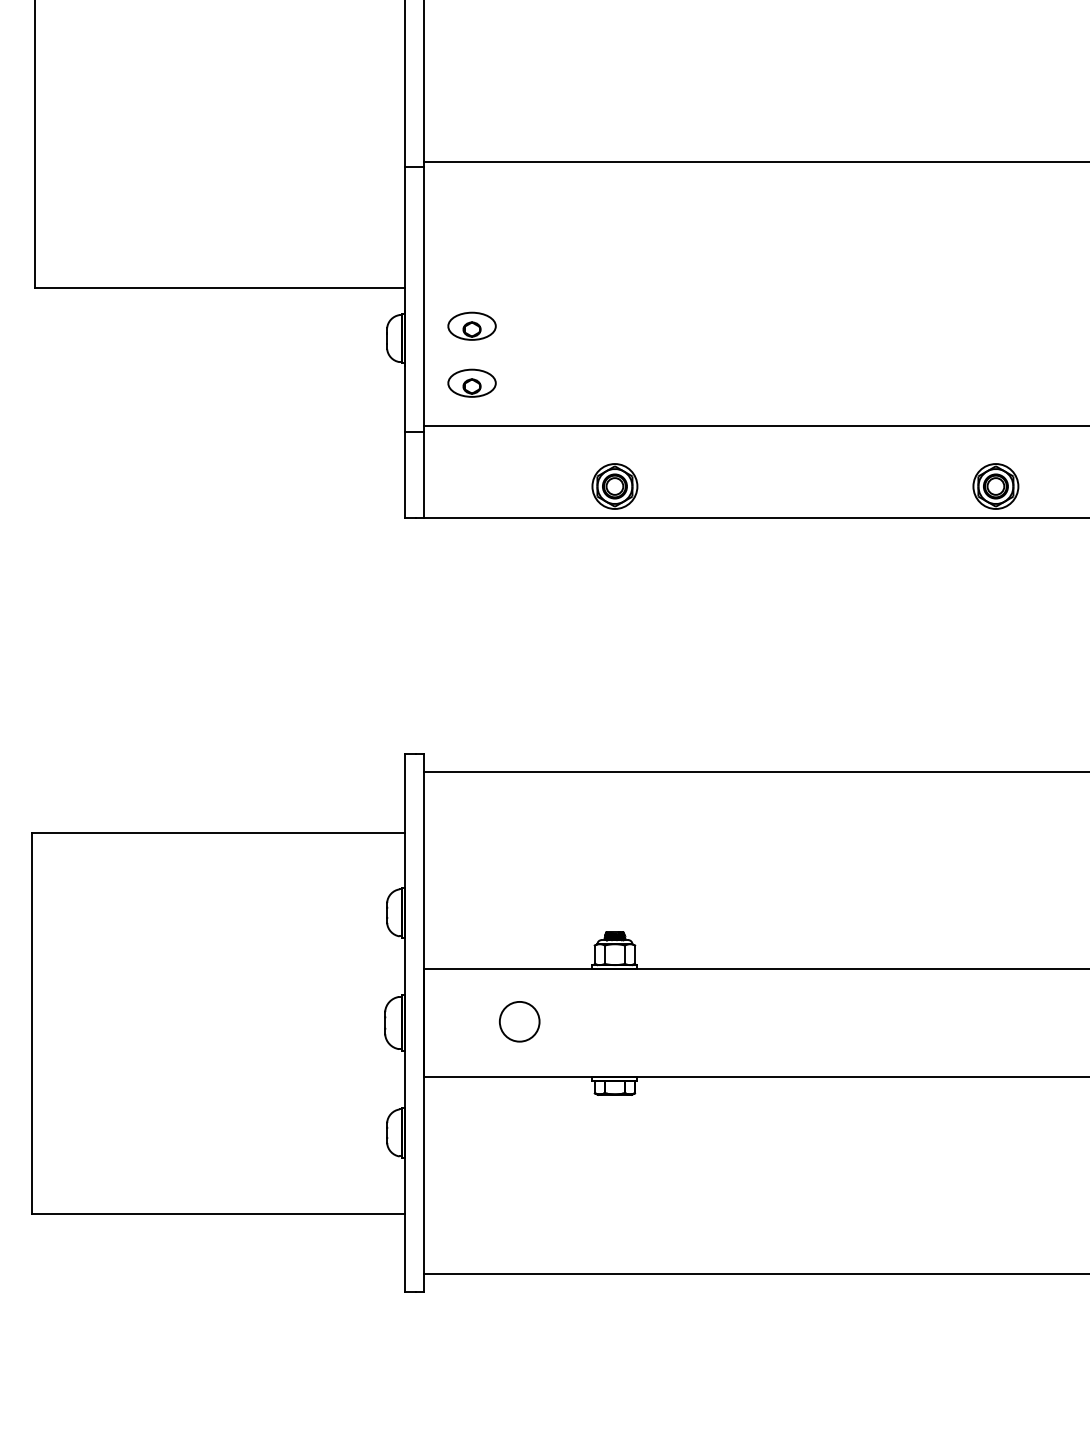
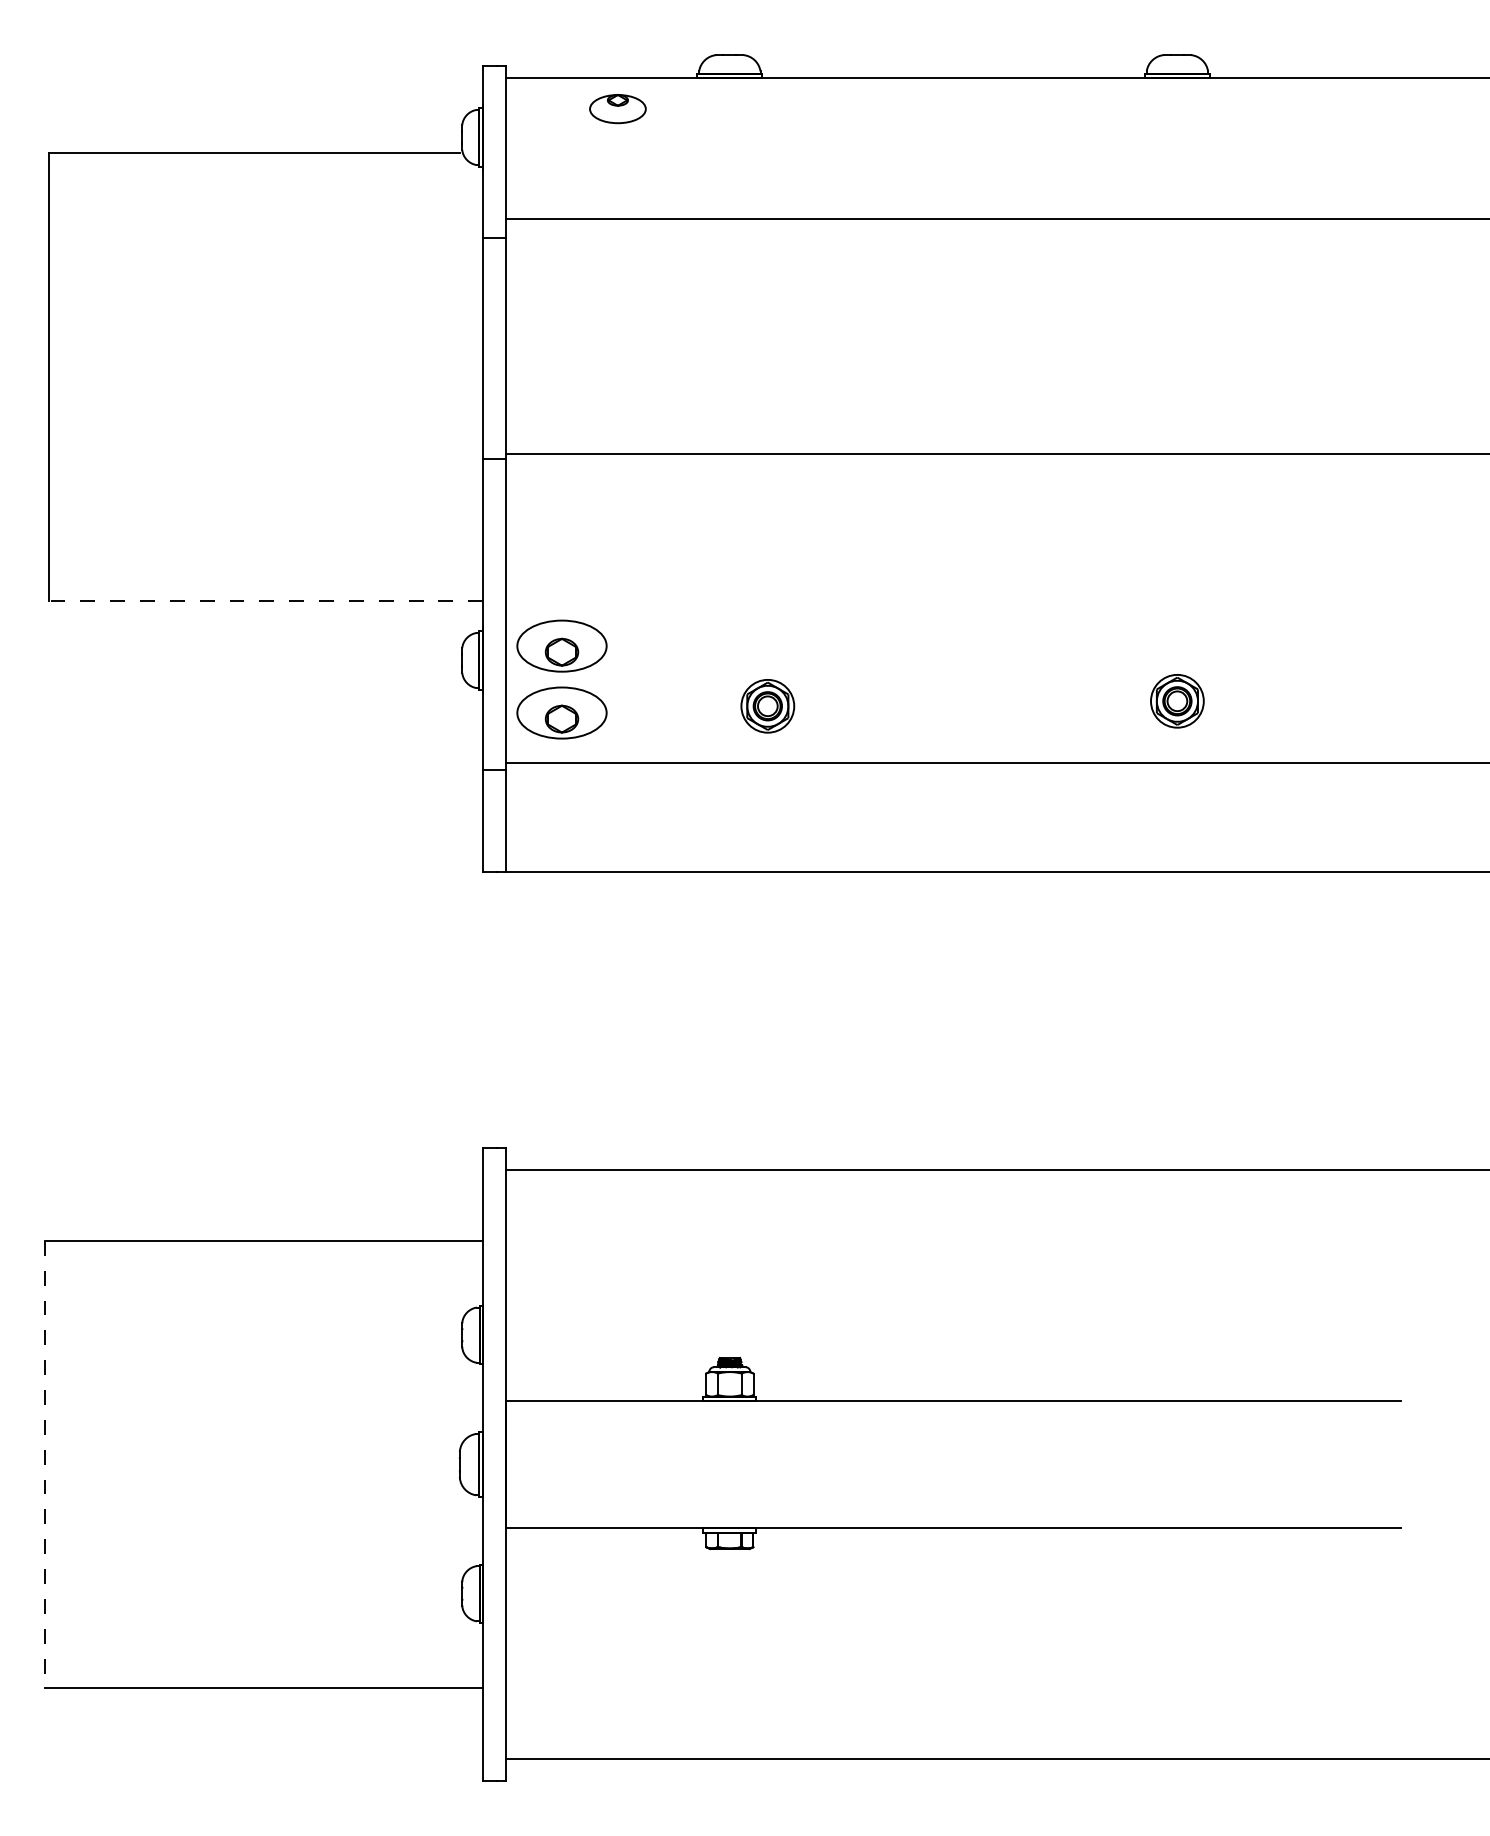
line: (219, 287) -> (265, 600), solid -> dashed
part: (471, 325) -> (561, 645), size x1.6
part: (471, 382) -> (561, 712), size x1.6
part: (614, 486) -> (767, 706), moved
part: (995, 486) -> (1177, 701), moved
circle: (519, 1021) -> (617, 1462), removed
line: (31, 1022) -> (44, 1464), solid -> dashed

